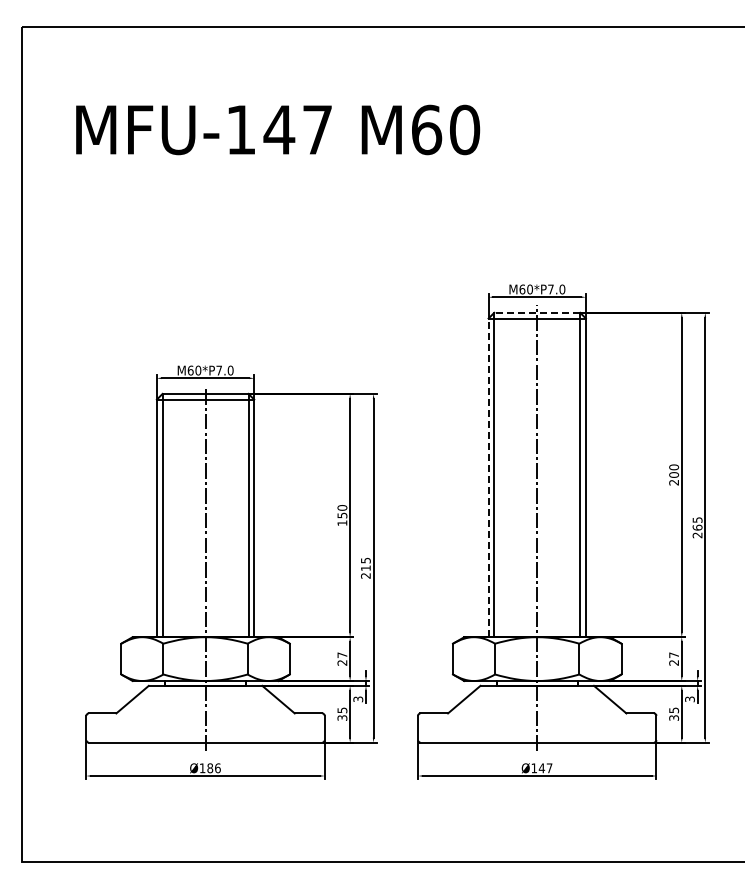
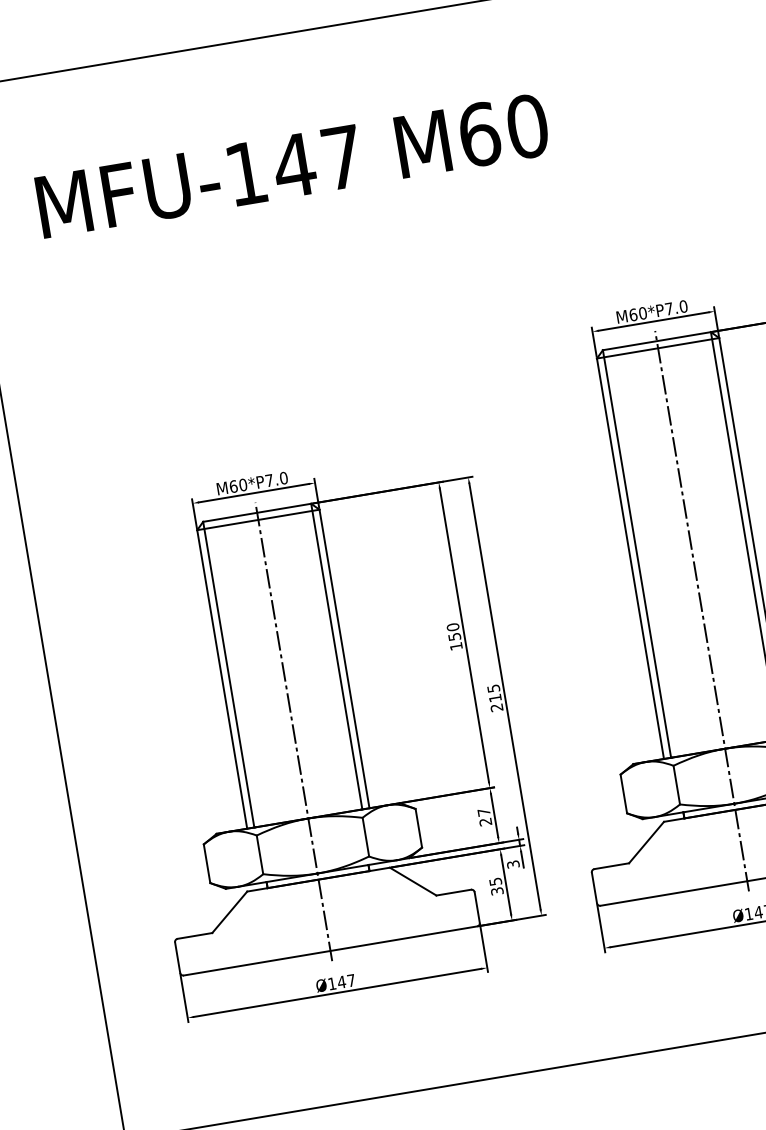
line: (537, 312) -> (657, 340), dashed -> solid
line: (488, 477) -> (630, 558), dashed -> solid
text: (213, 768) -> (345, 981), Ø186 -> Ø147

